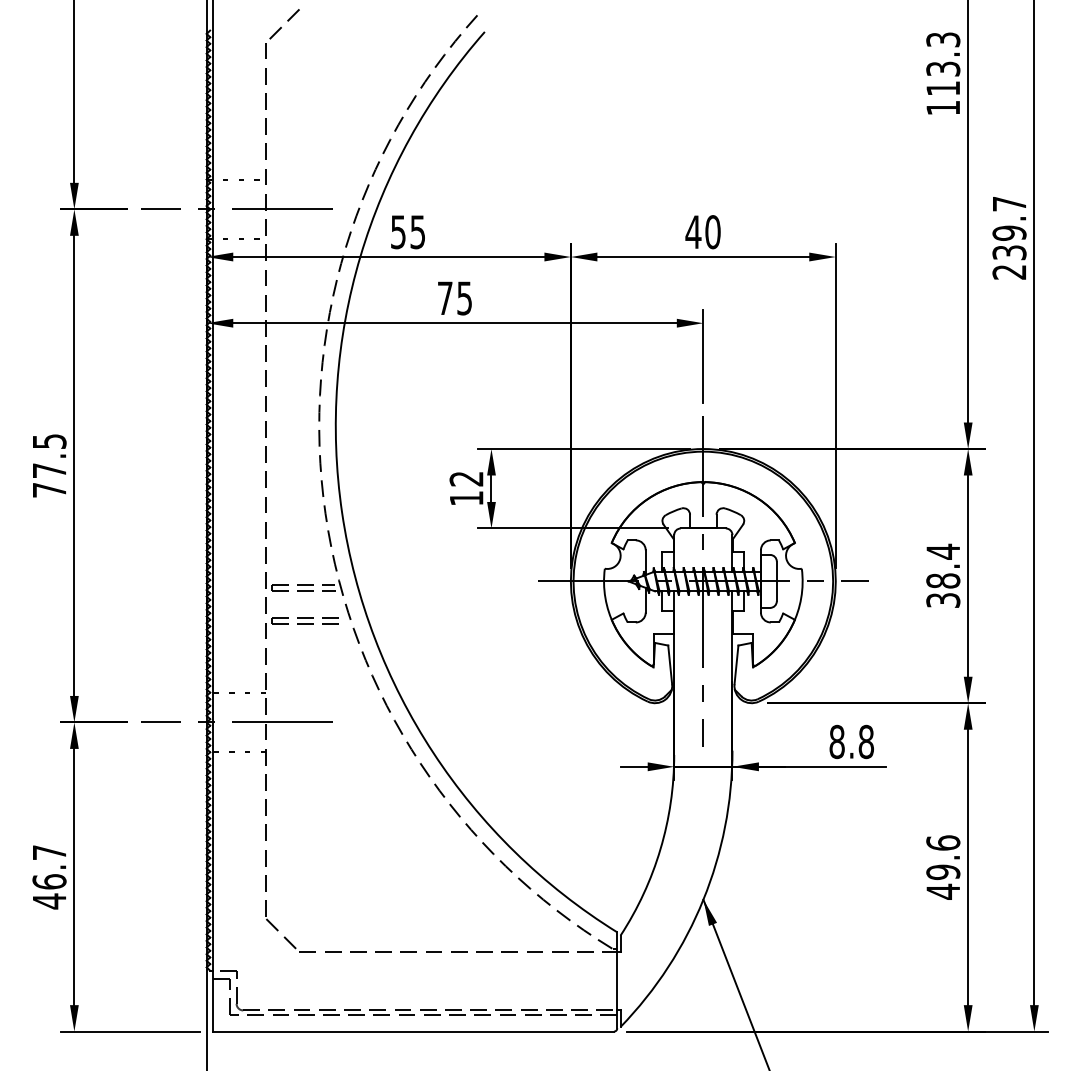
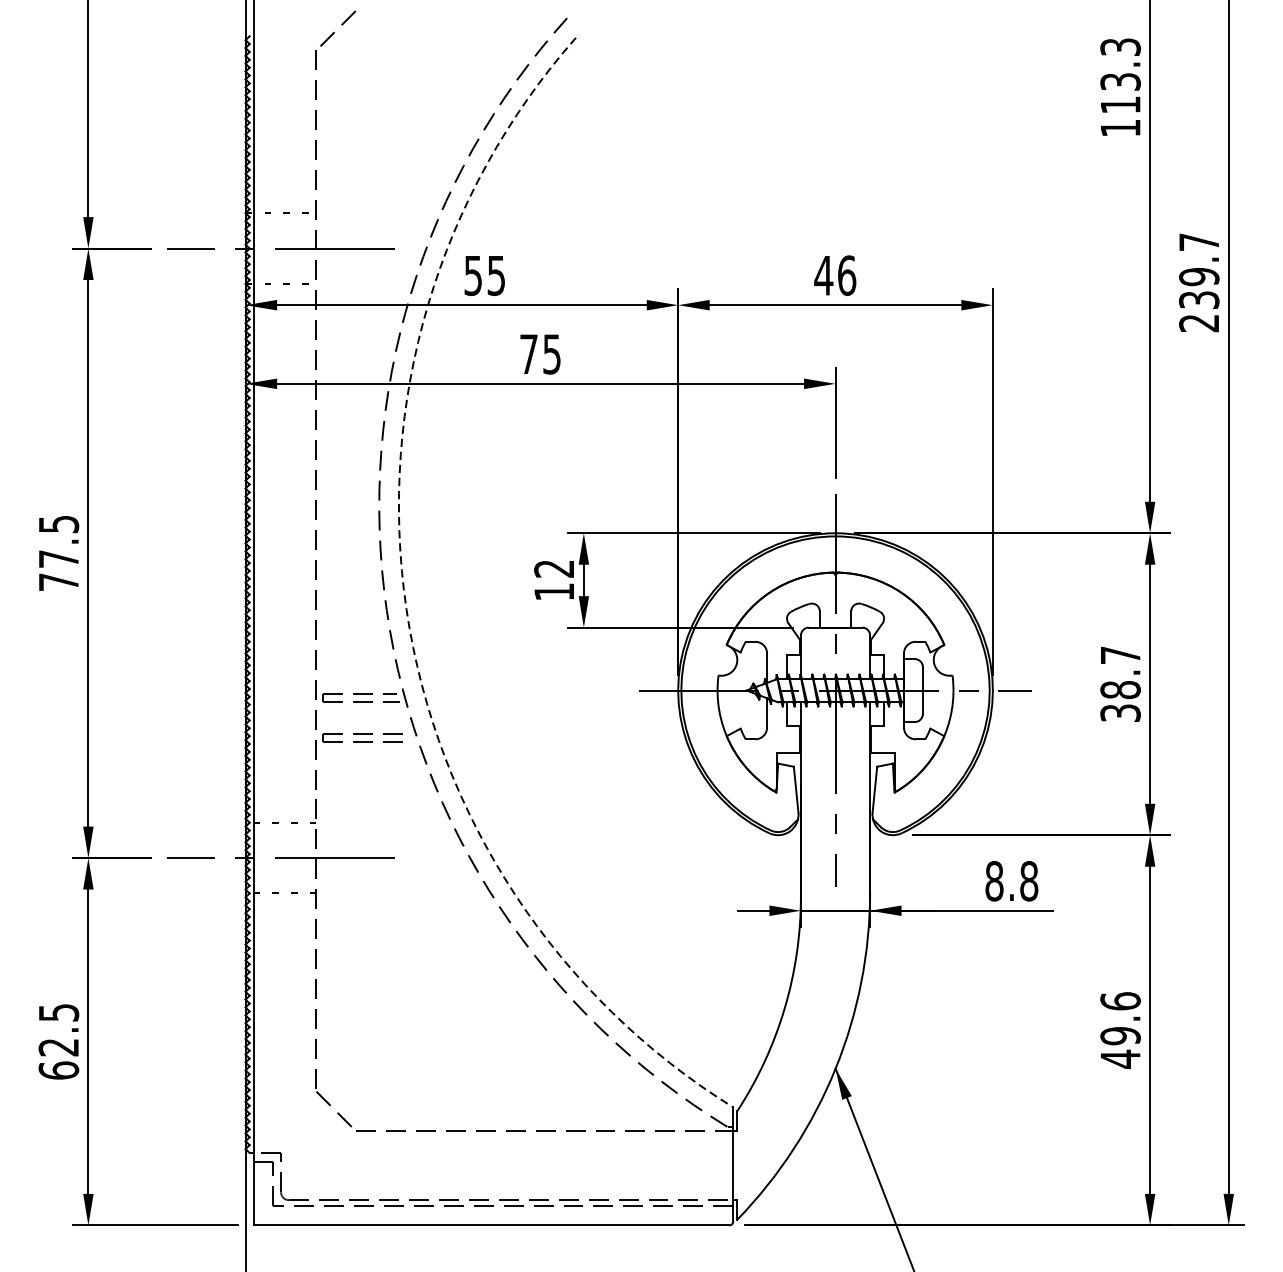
text: (712, 232) -> (846, 276), 40 -> 46
arc: (342, 512) -> (406, 608), solid -> dashed
text: (942, 551) -> (1119, 655), 38.4 -> 38.7
text: (49, 877) -> (58, 1042), 46.7 -> 62.5

